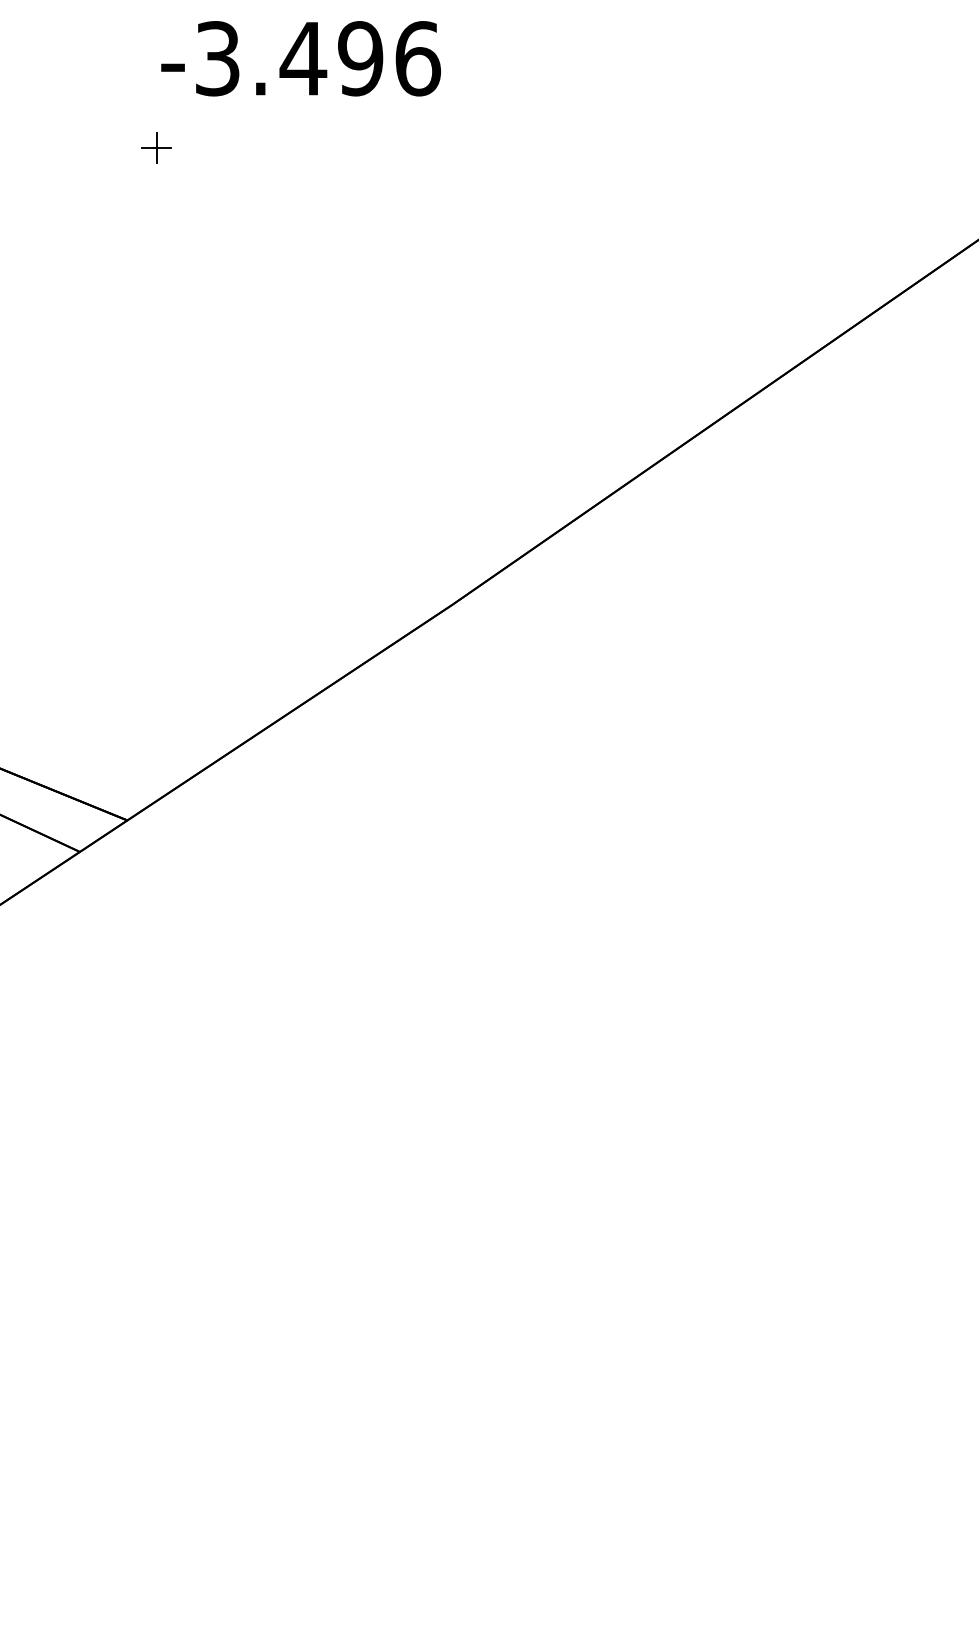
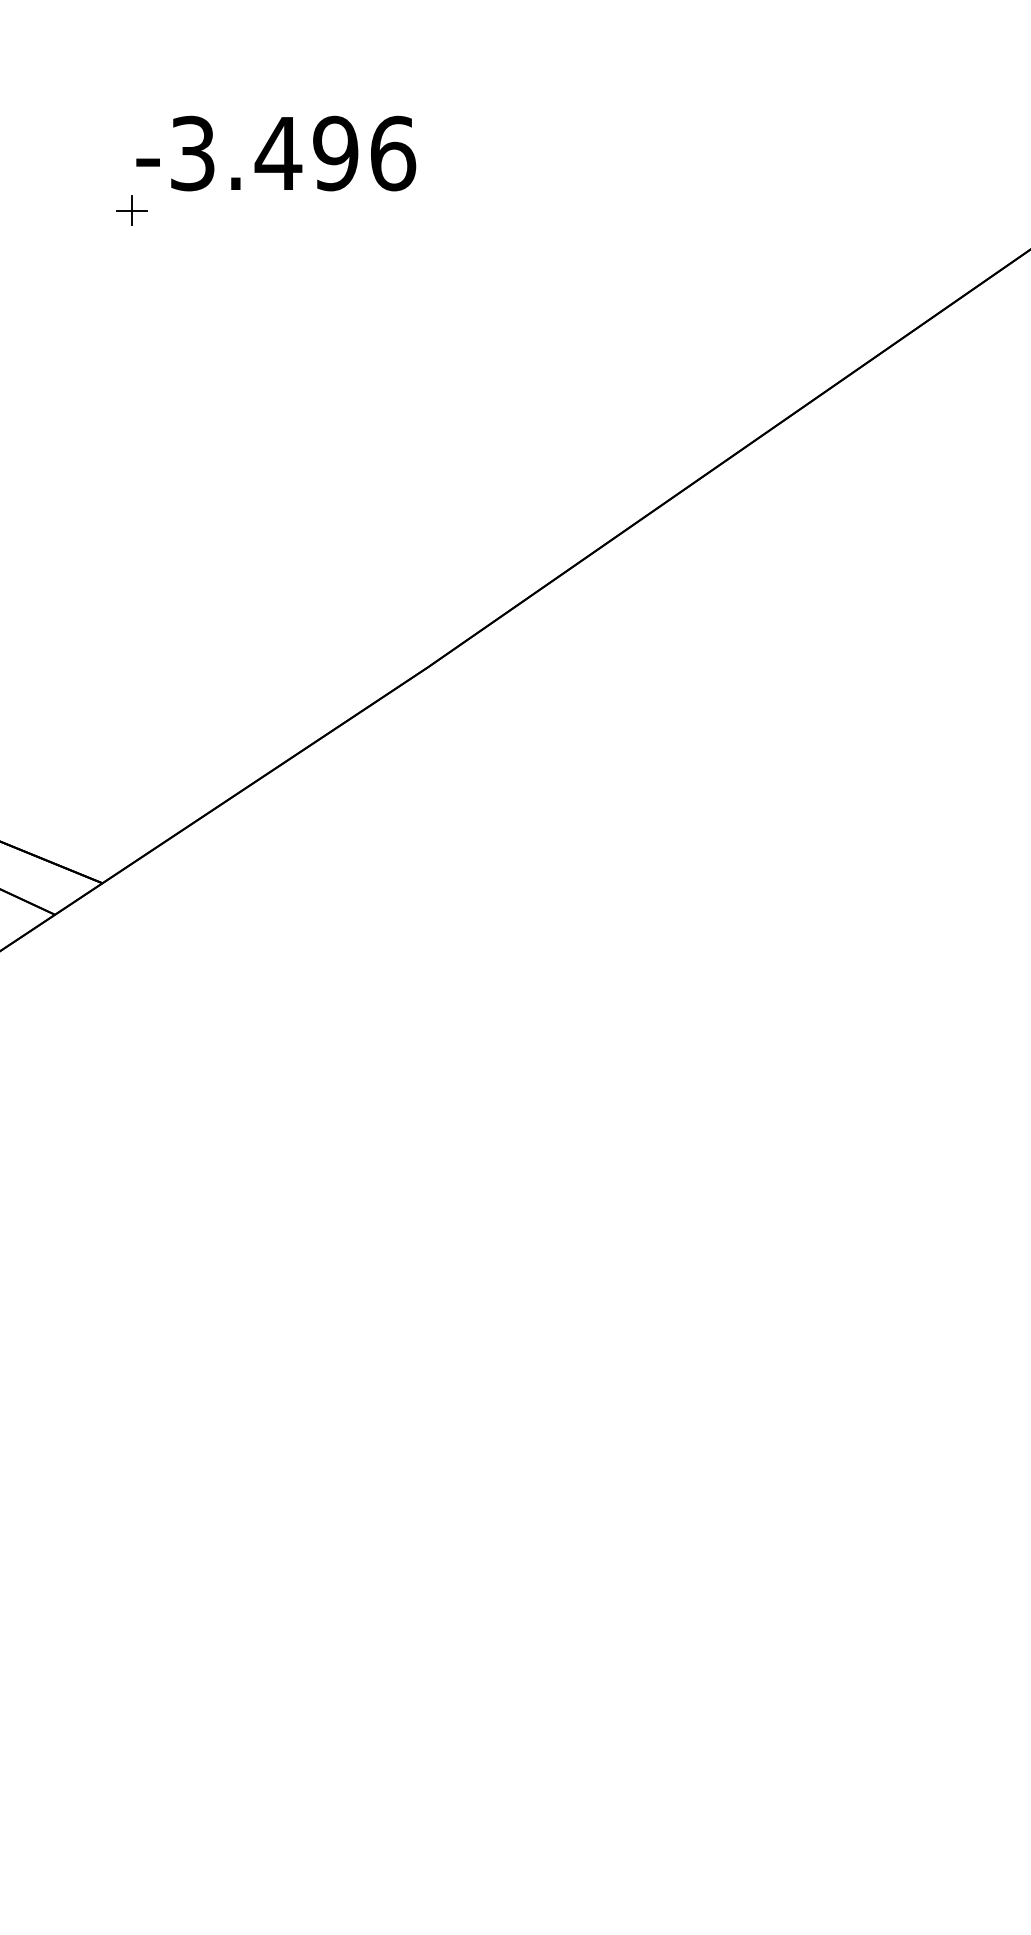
text: (301, 58) -> (276, 153), moved

